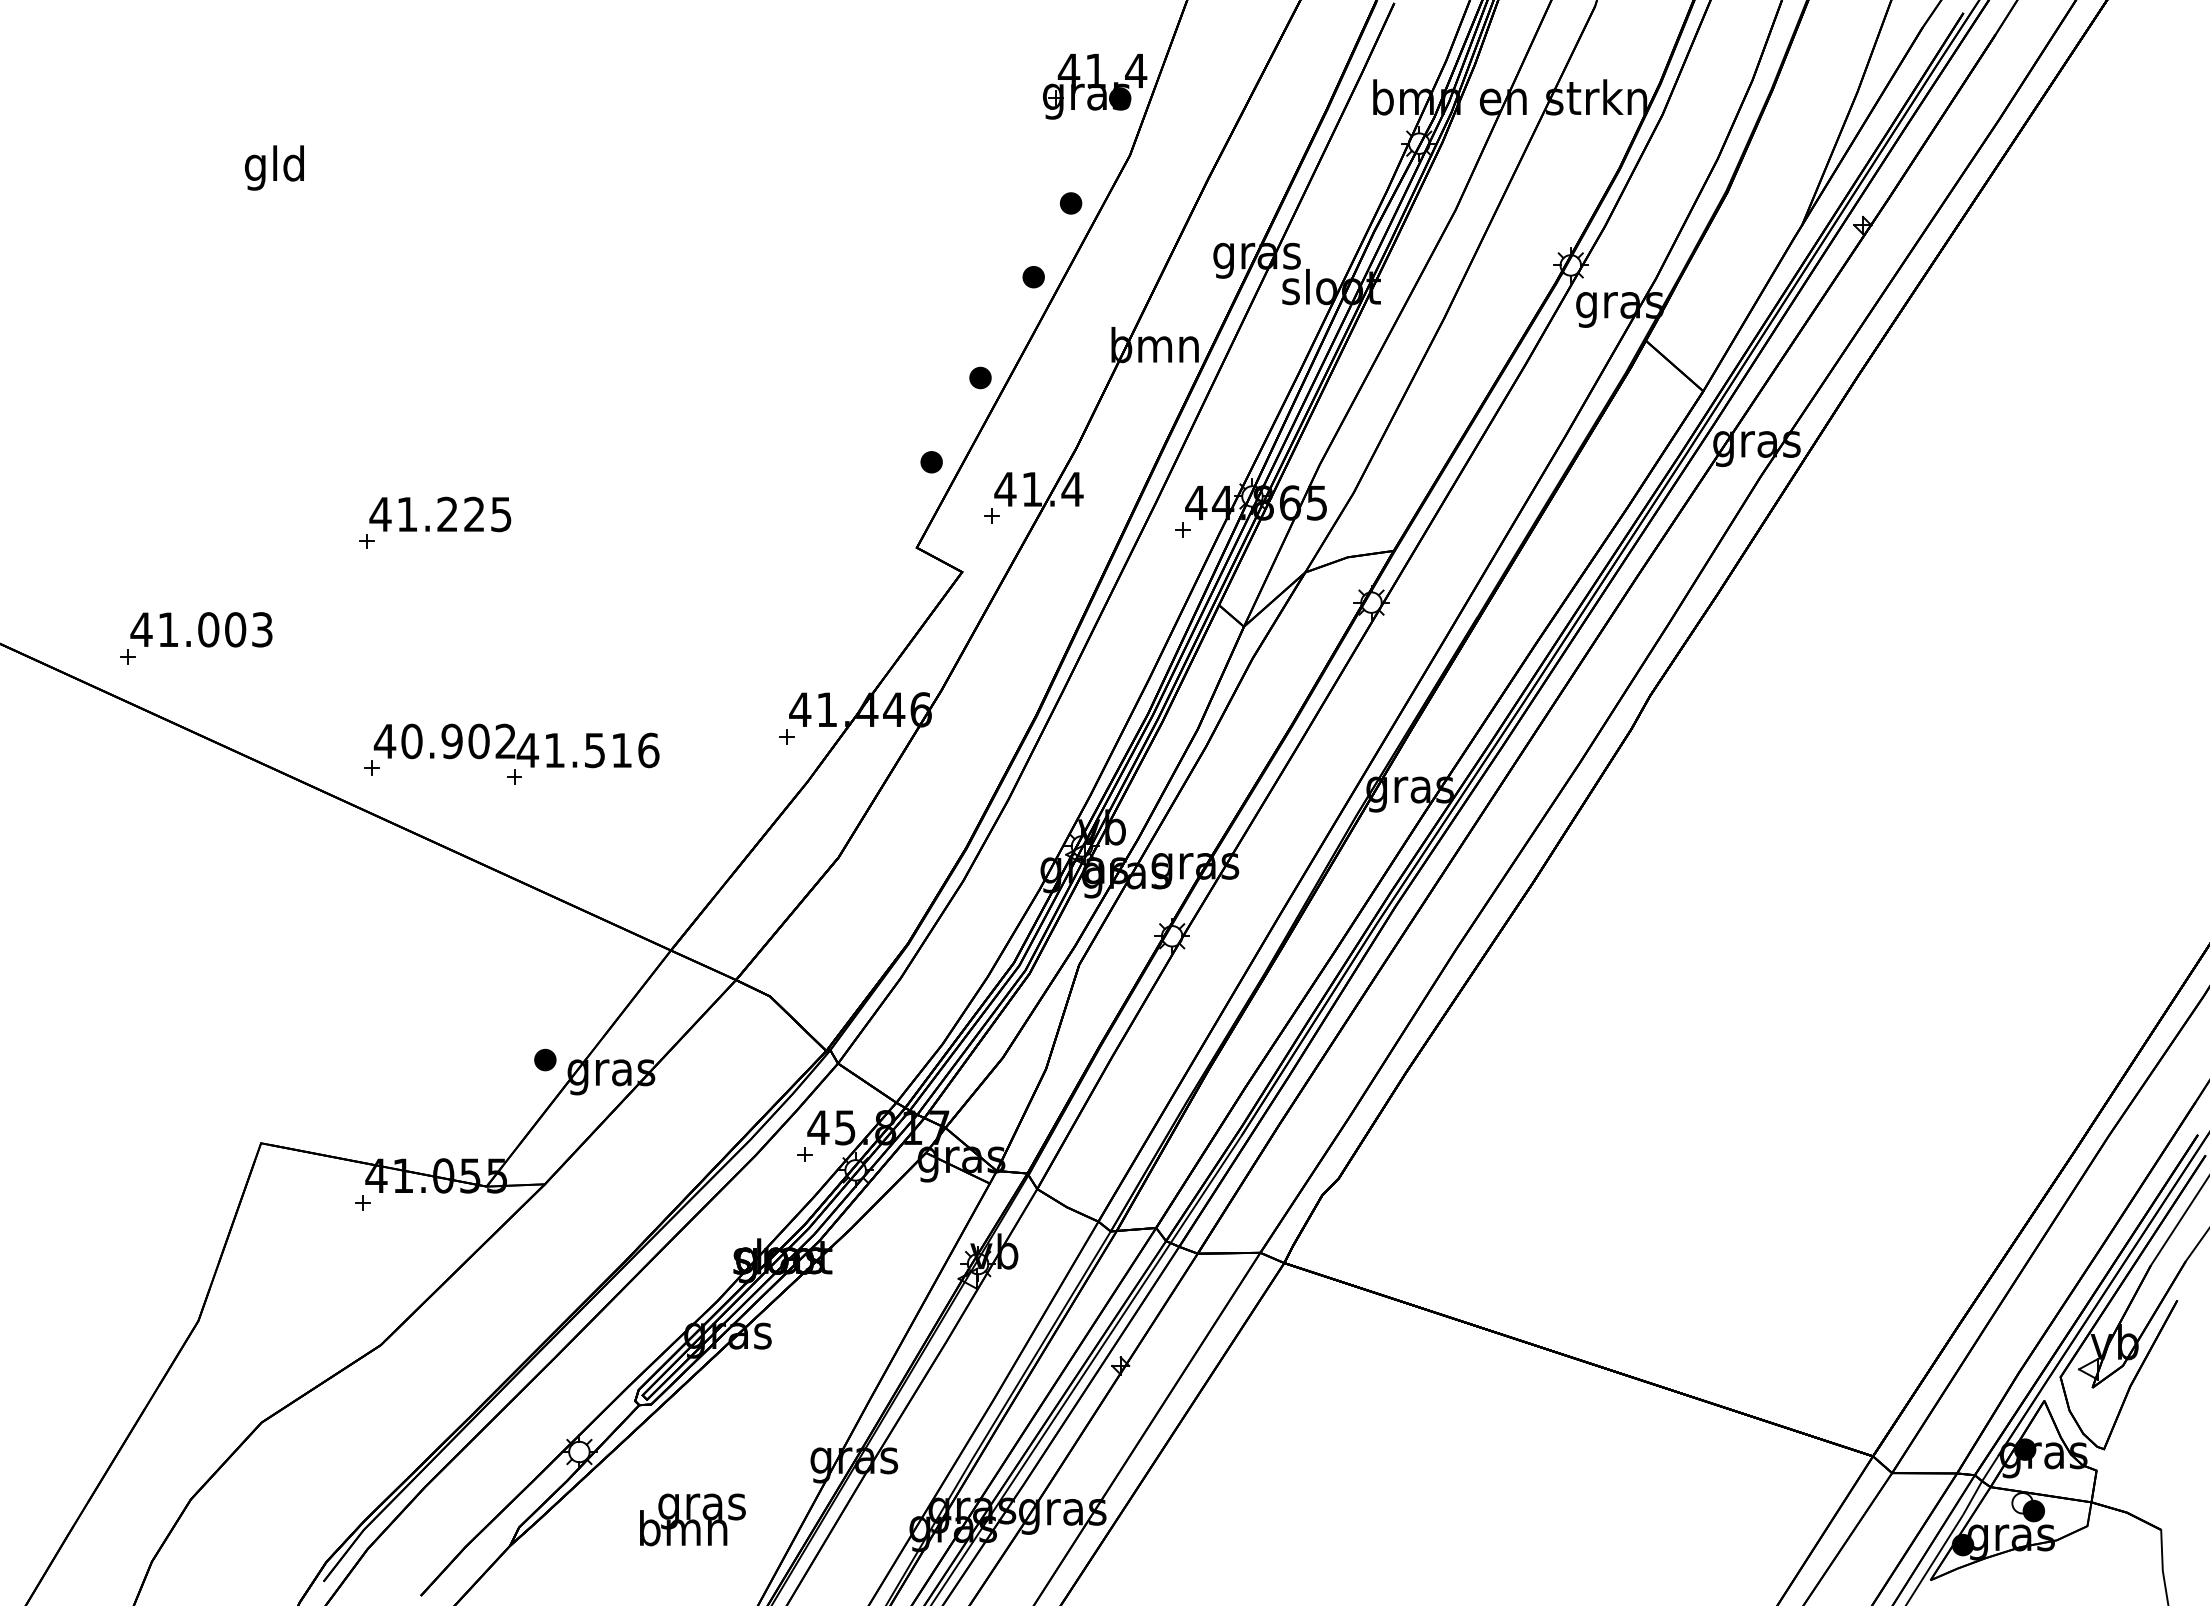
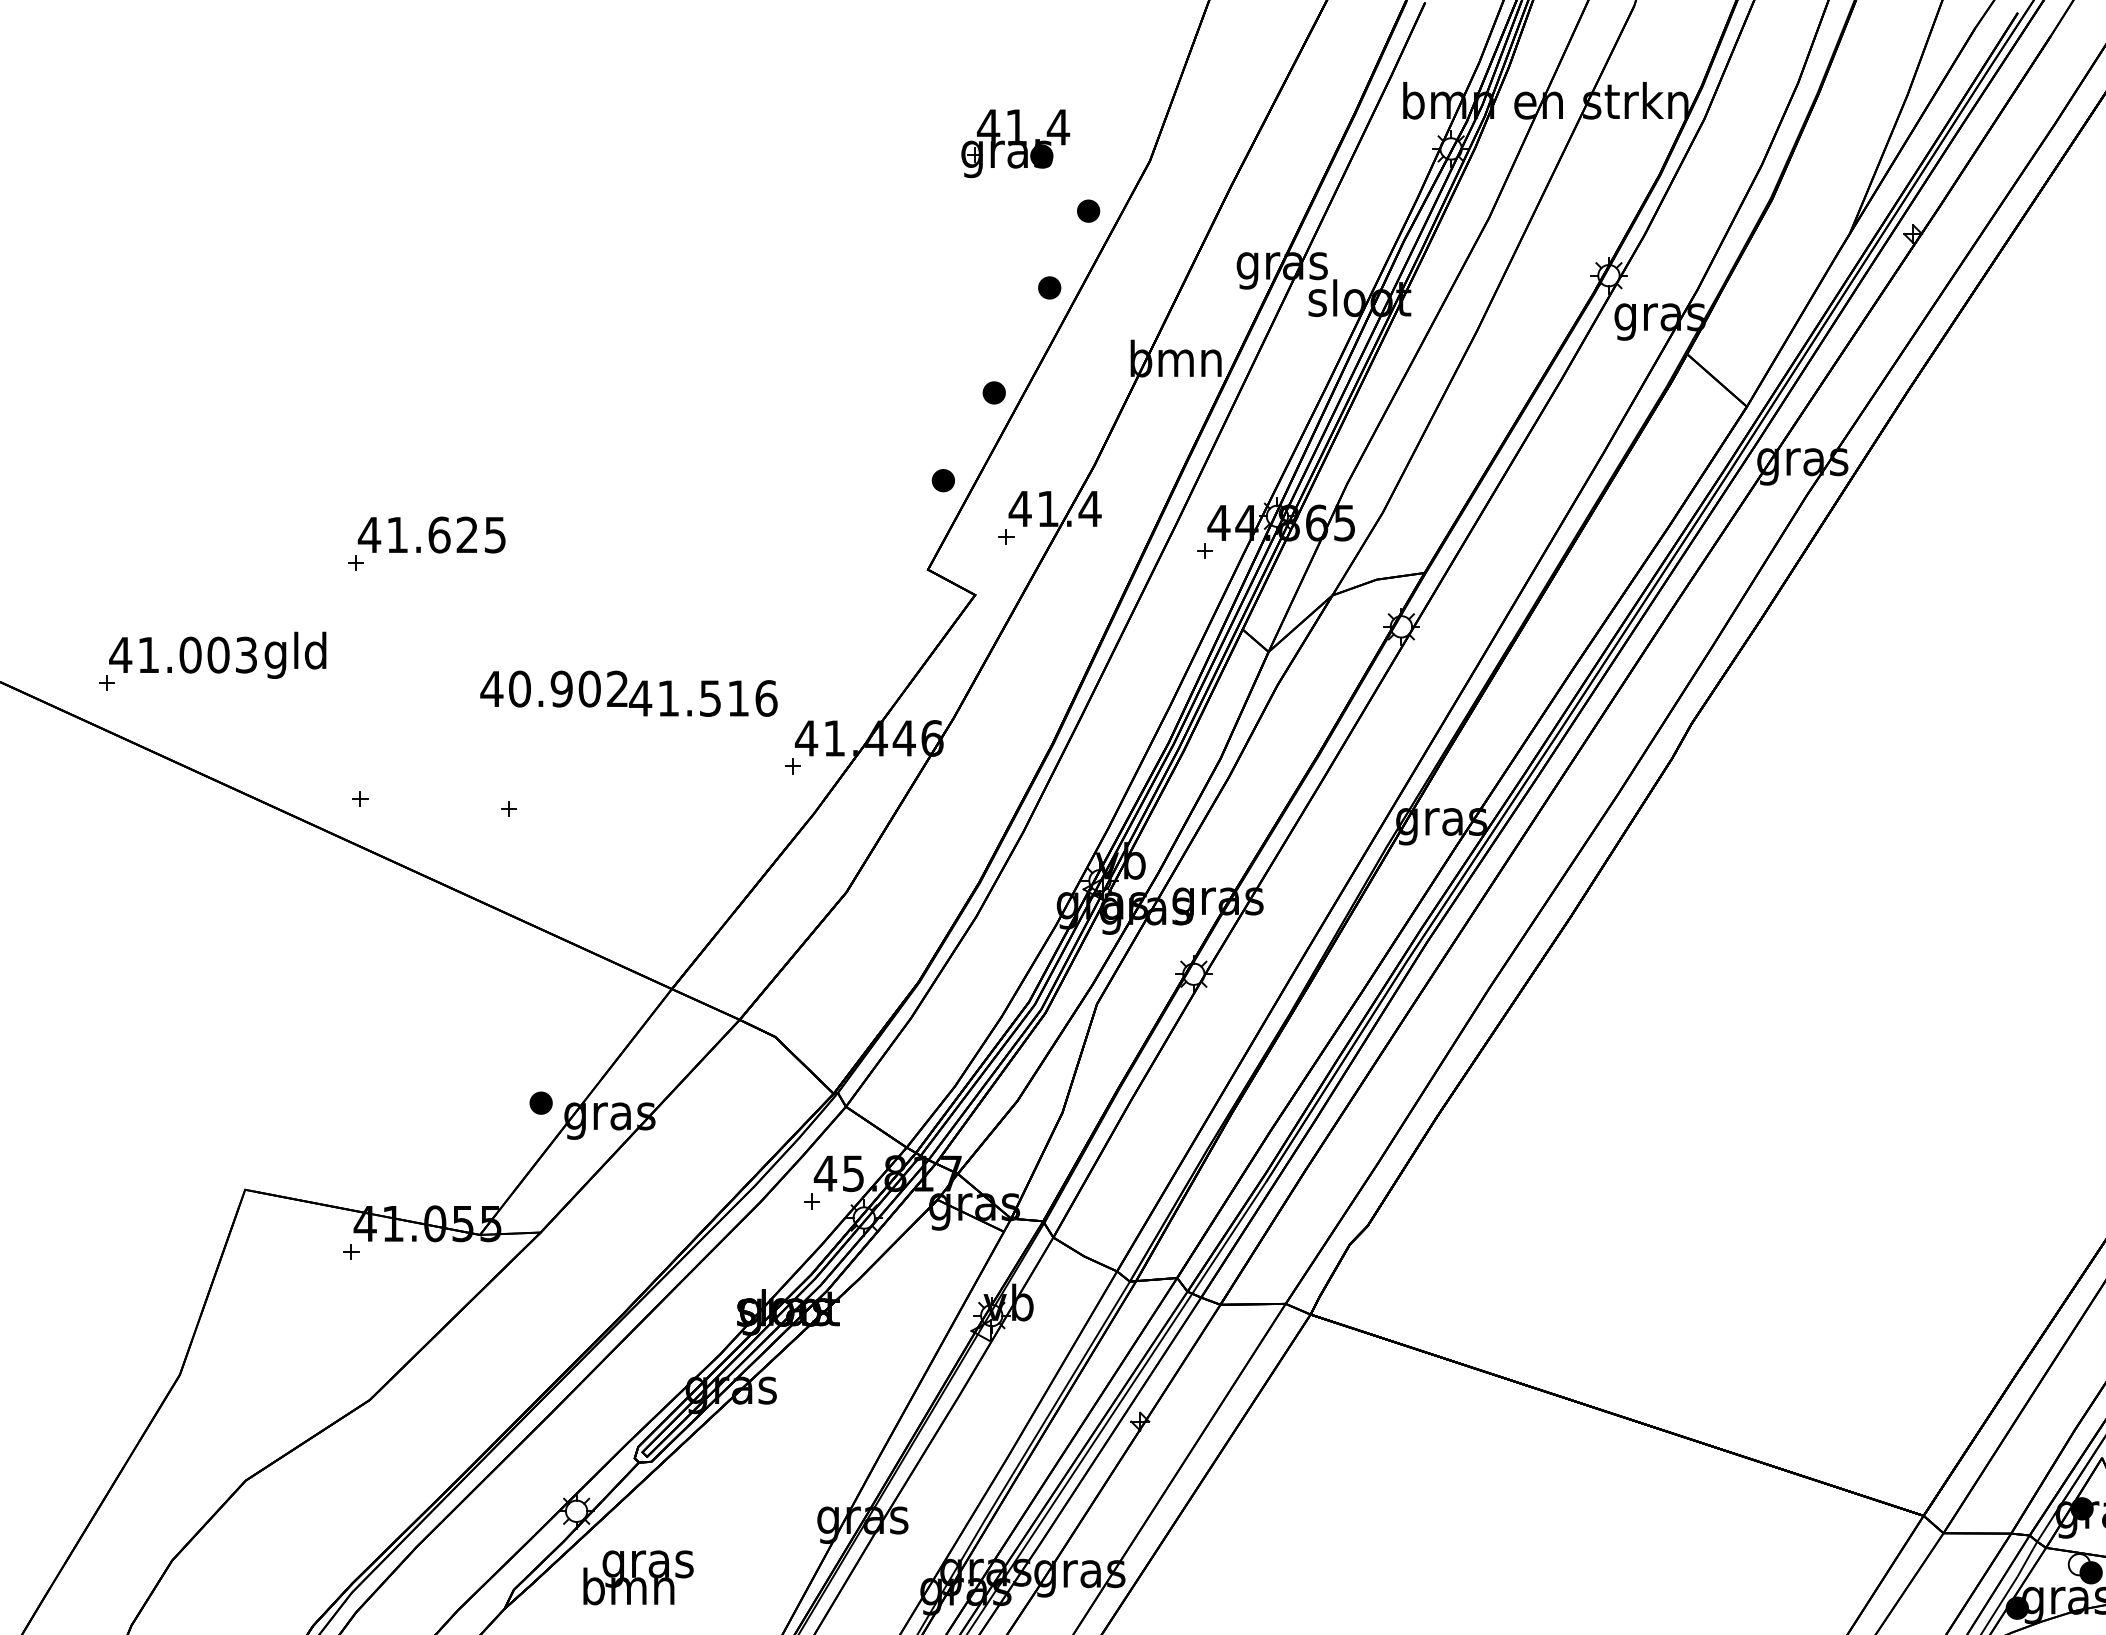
part: (1095, 86) -> (1016, 143), moved
text: (274, 167) -> (295, 654), moved
text: (447, 514) -> (439, 535), 41.225 -> 41.625
text: (516, 745) -> (628, 693), moved
text: (692, 1519) -> (638, 1577), moved

